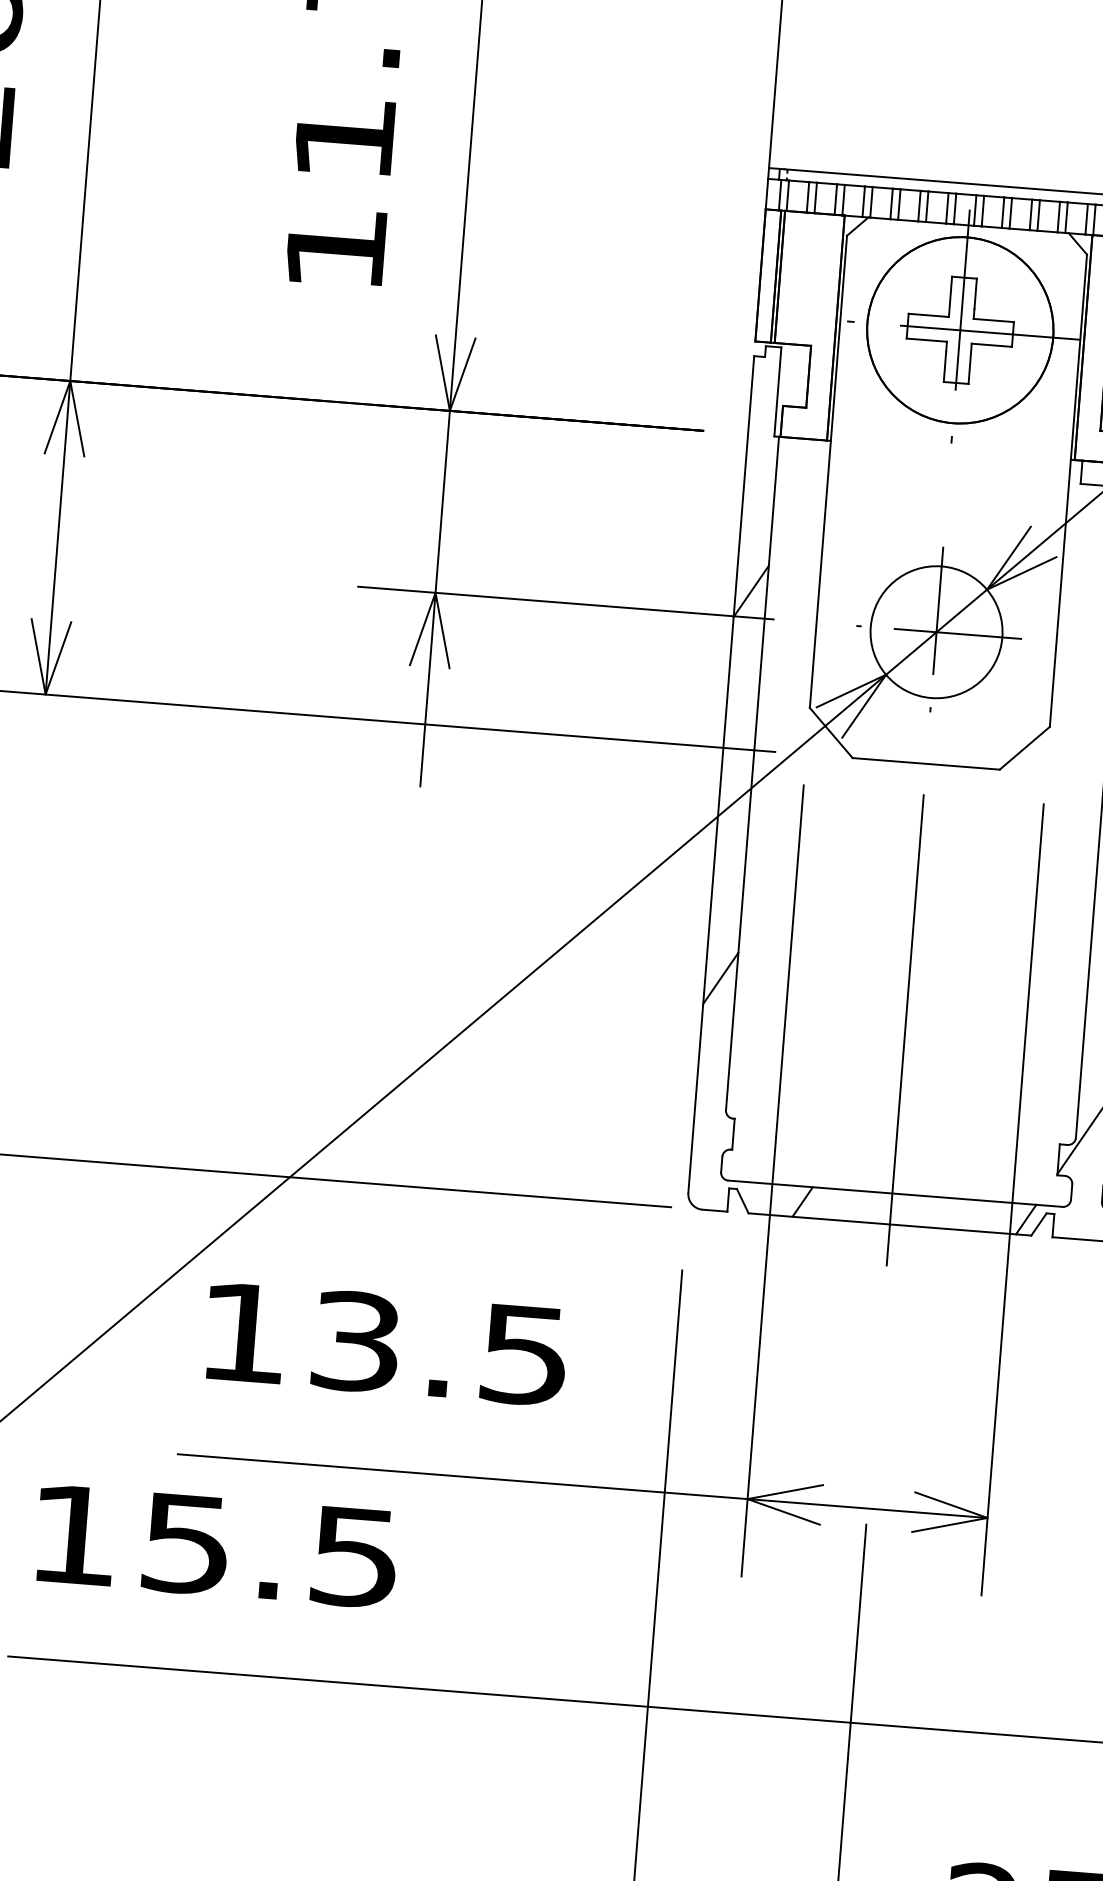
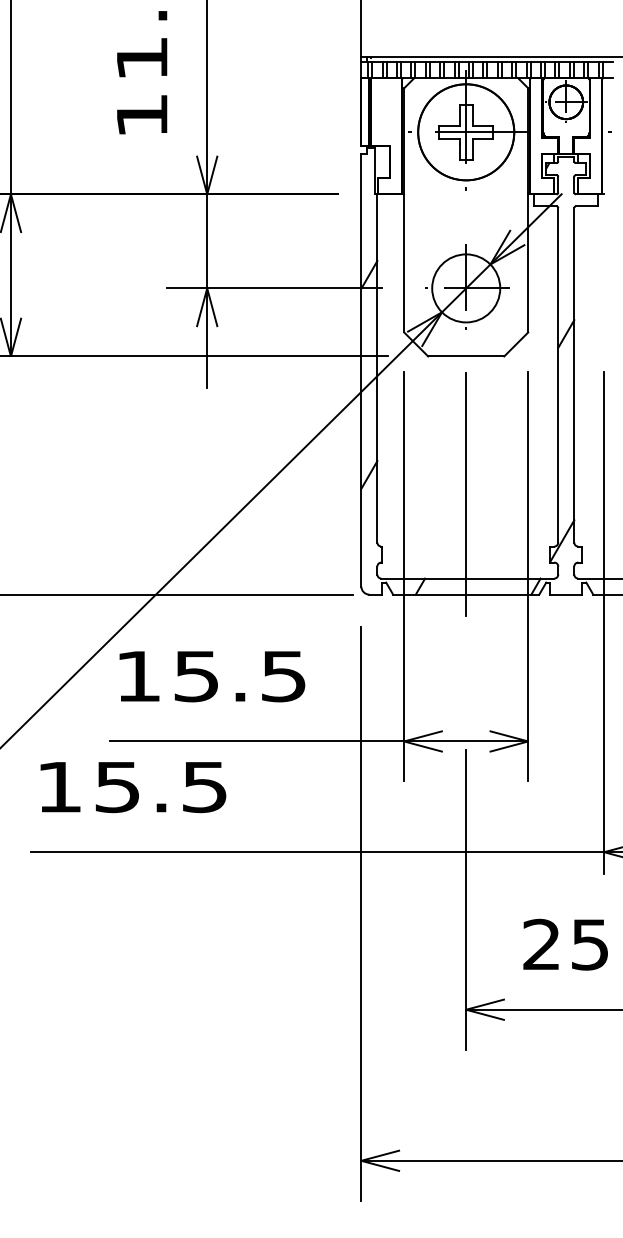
text: (355, 1339) -> (196, 675), 13.5 -> 15.5

